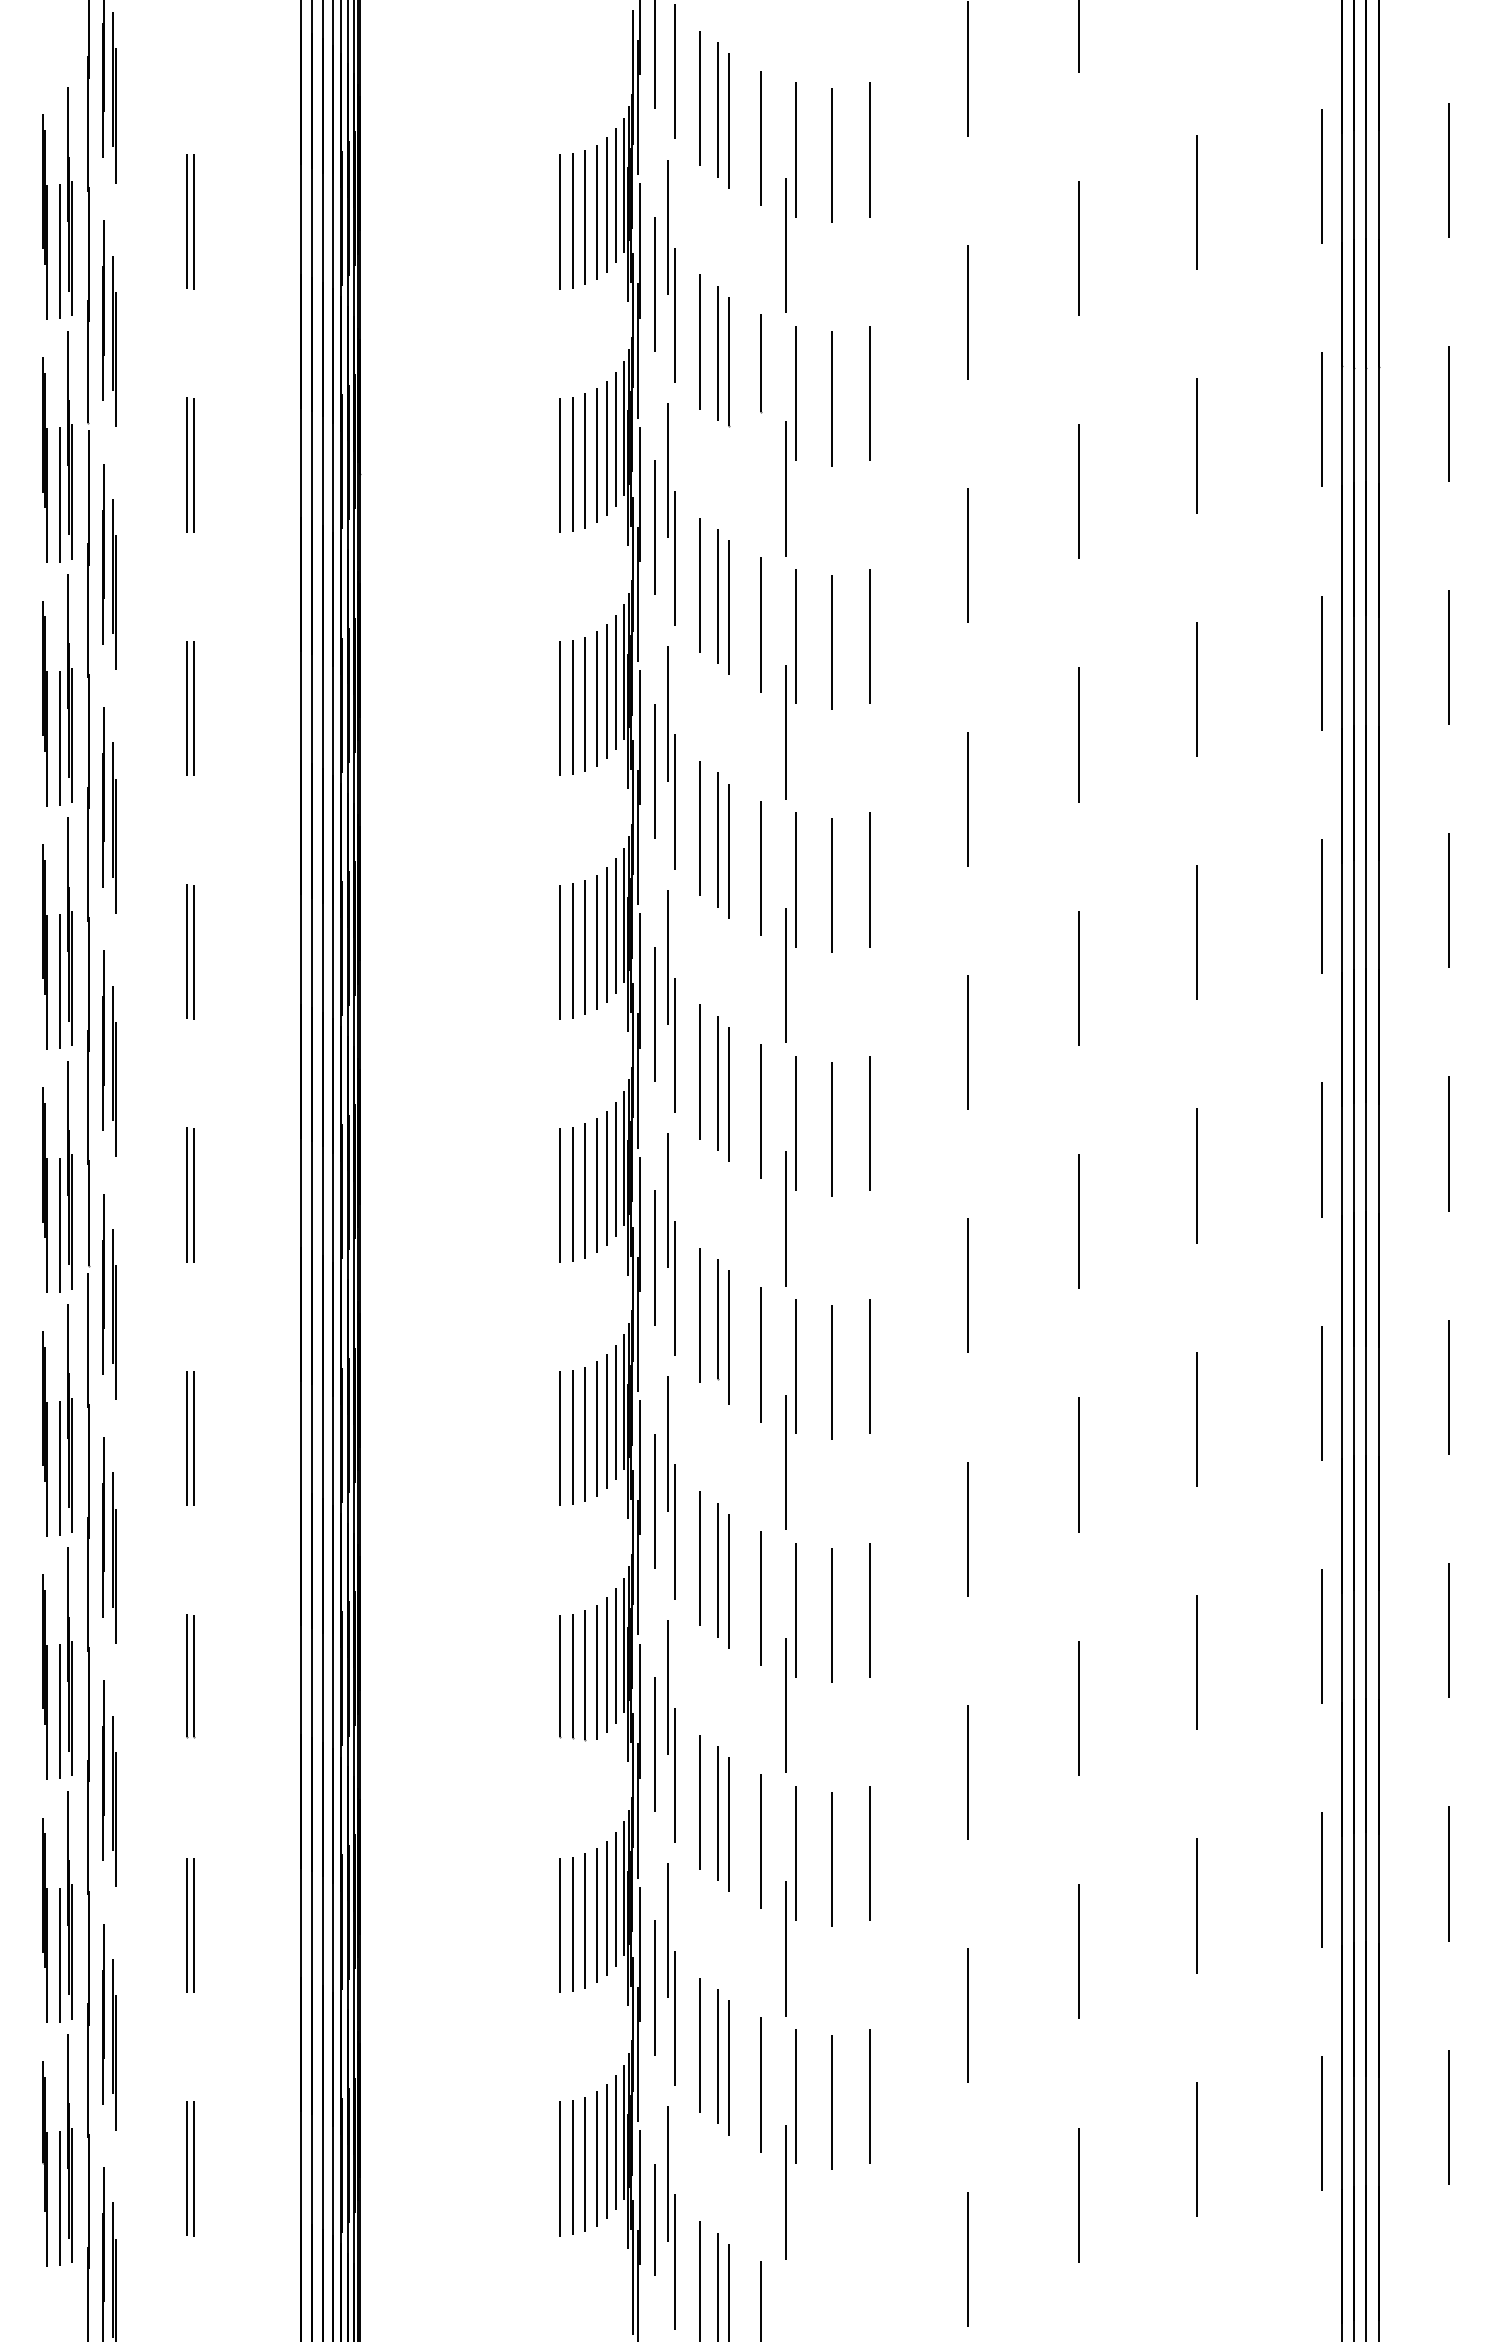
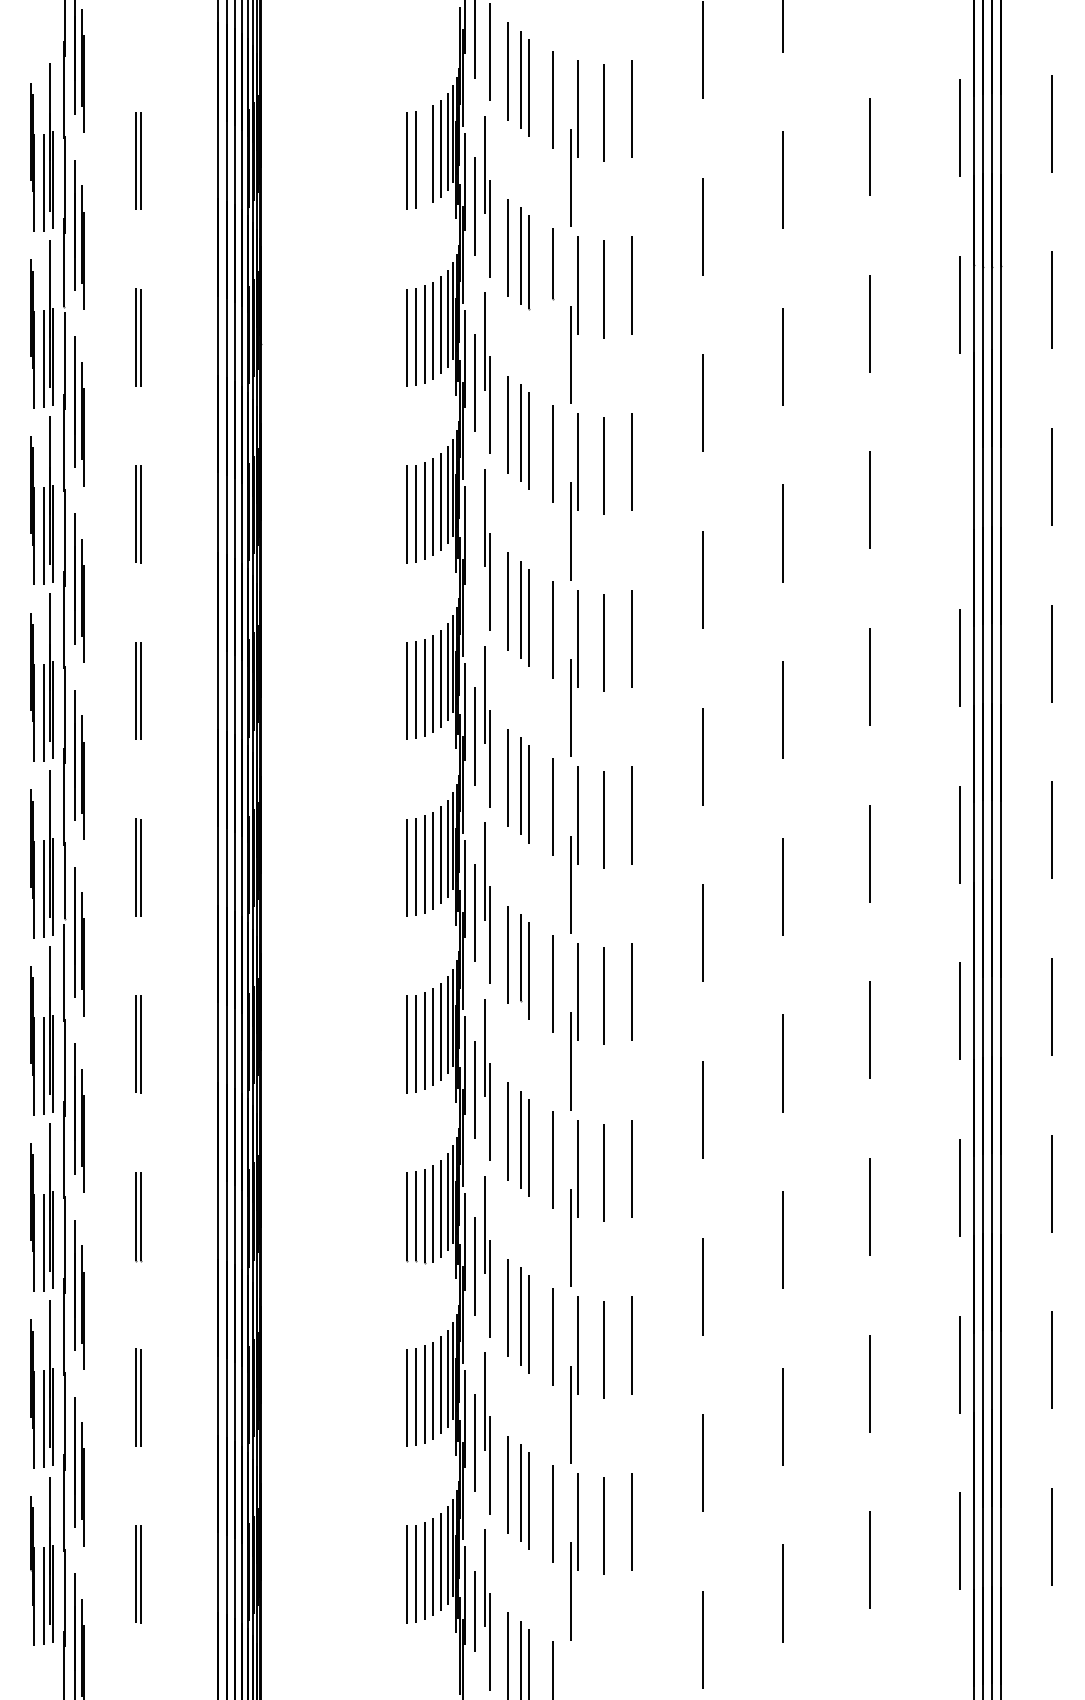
line: (585, 217) -> (425, 157), removed
line: (1322, 662) -> (960, 480), removed
line: (654, 770) -> (475, 559), removed

